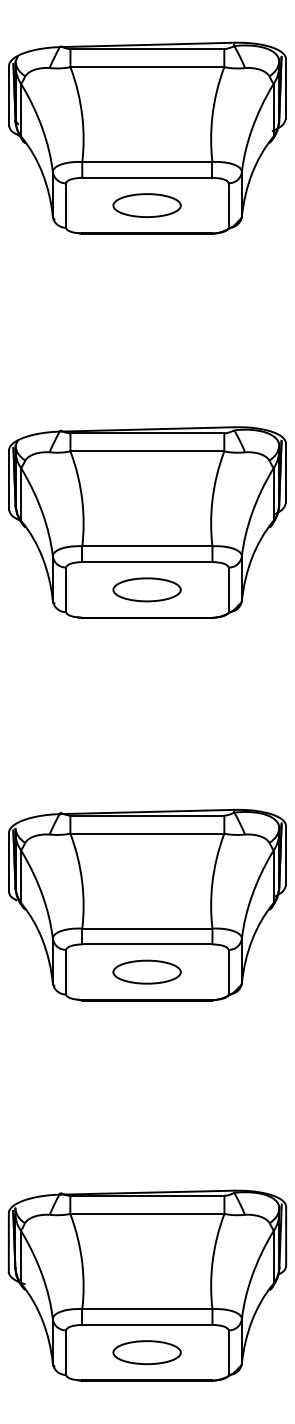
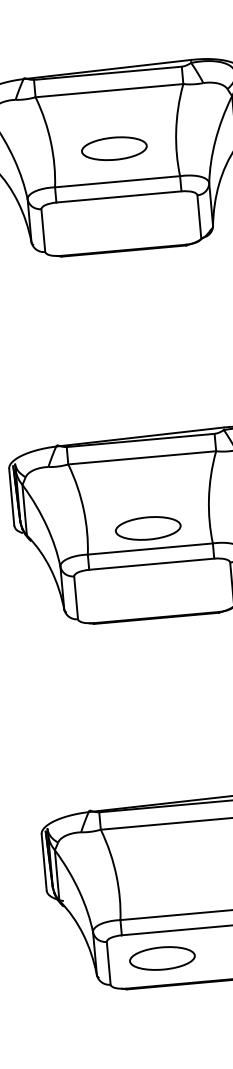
part: (146, 589) -> (113, 148), moved
part: (146, 971) -> (147, 527), moved
part: (146, 1352) -> (161, 958), moved

